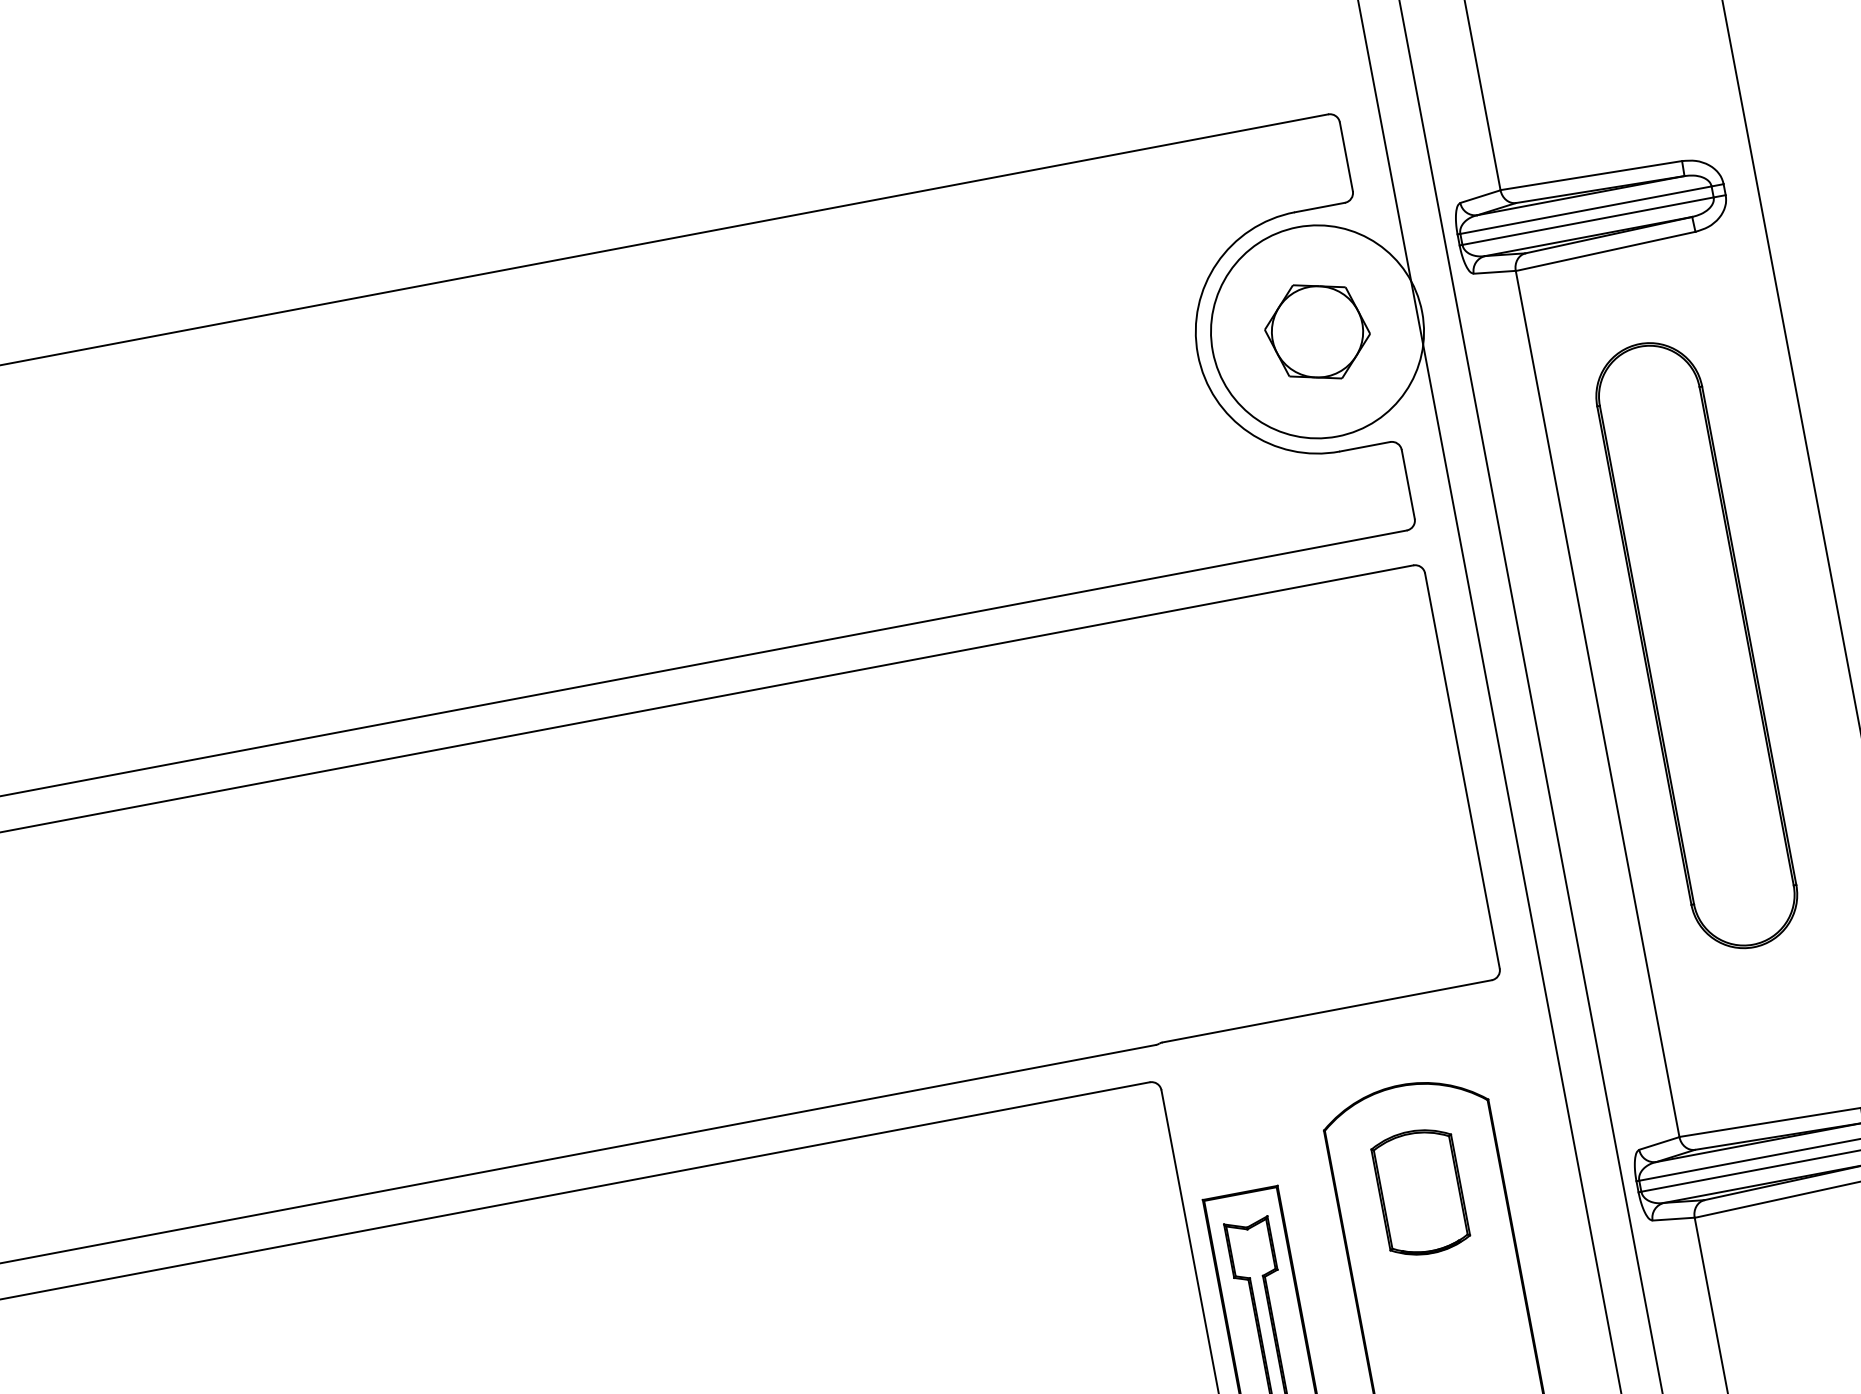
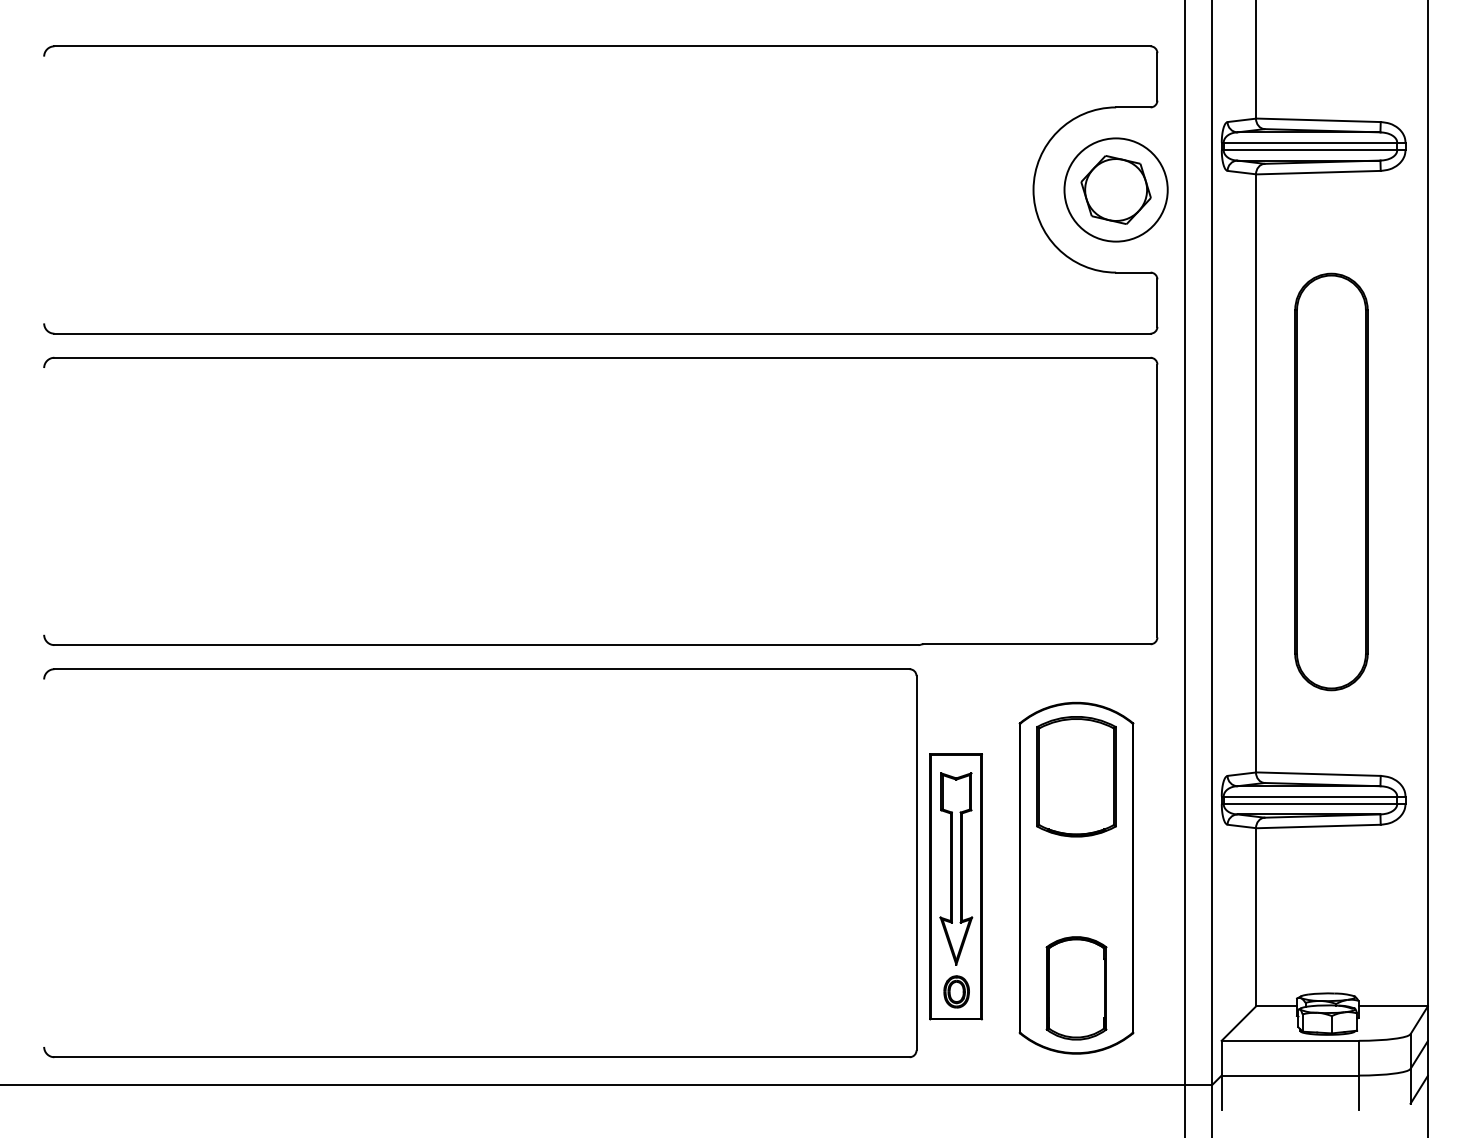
circle: (1316, 331) -> (1115, 189), size x0.71
part: (1696, 644) -> (1331, 481), moved
part: (1420, 1192) -> (1076, 776), size x1.43

